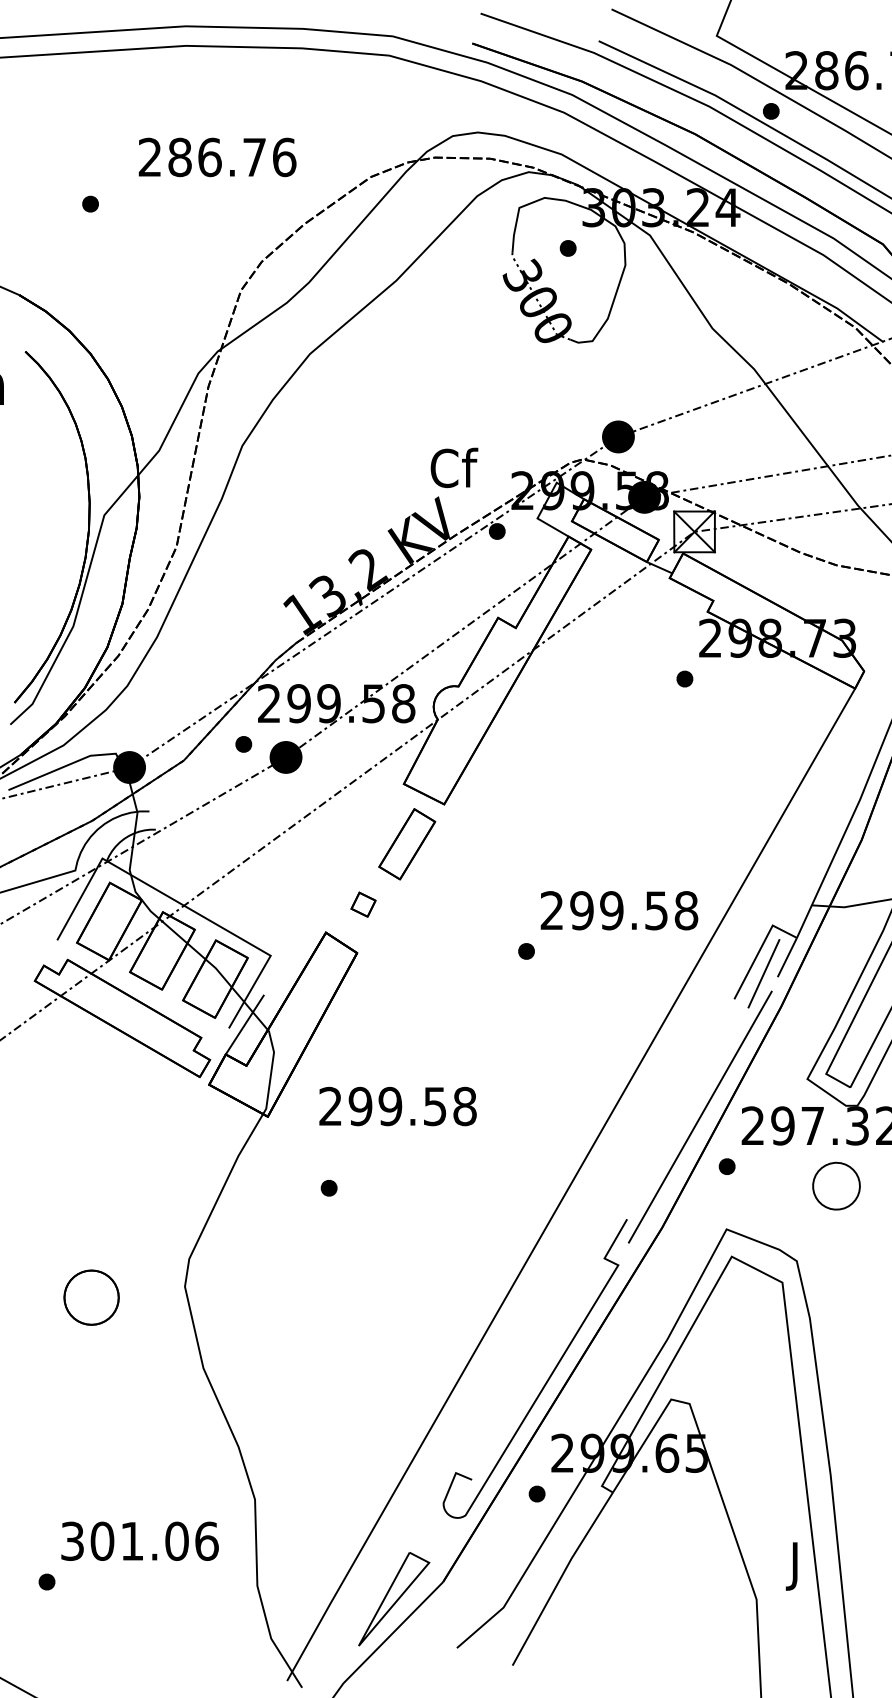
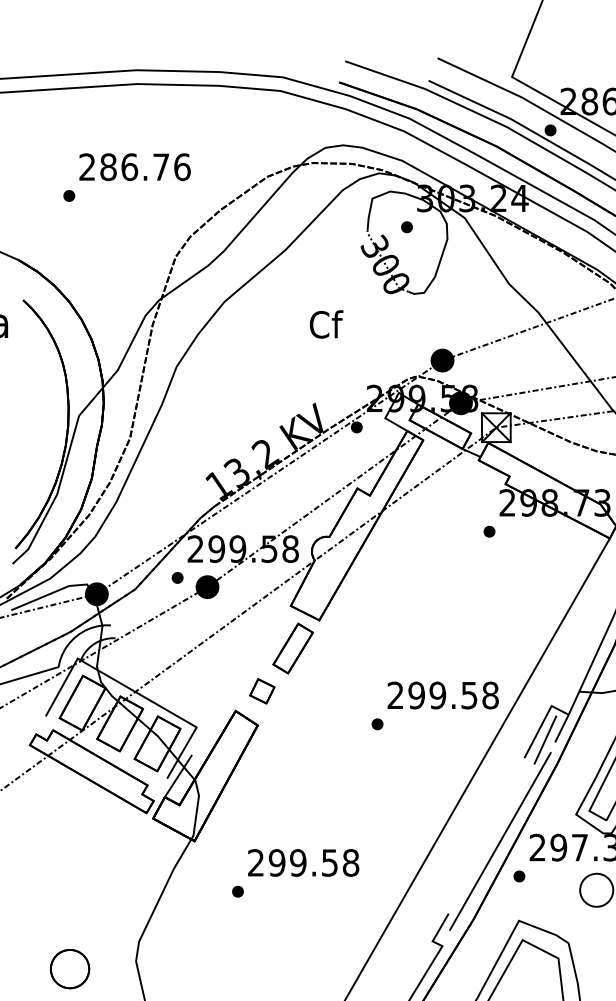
text: (217, 157) -> (135, 167), moved
text: (454, 467) -> (326, 324), moved
part: (363, 904) -> (262, 691), size x1.43
text: (397, 1106) -> (303, 862), moved

